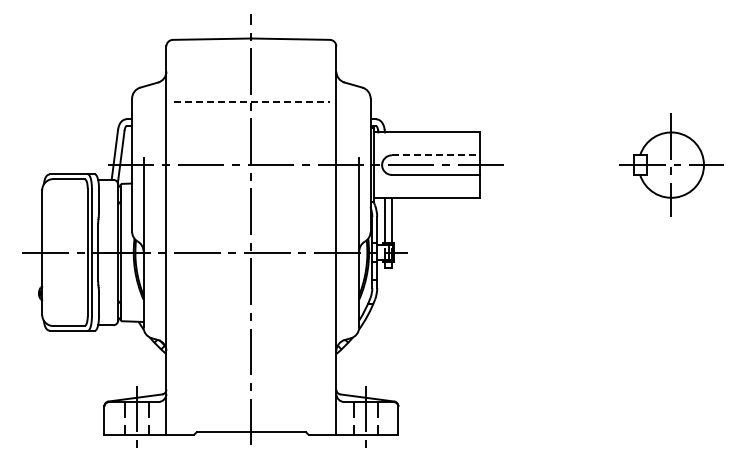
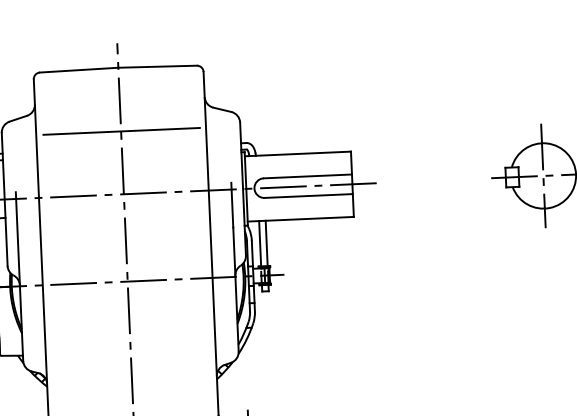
line: (252, 102) -> (122, 131), dashed -> solid
line: (436, 155) -> (308, 176), dashed -> solid

